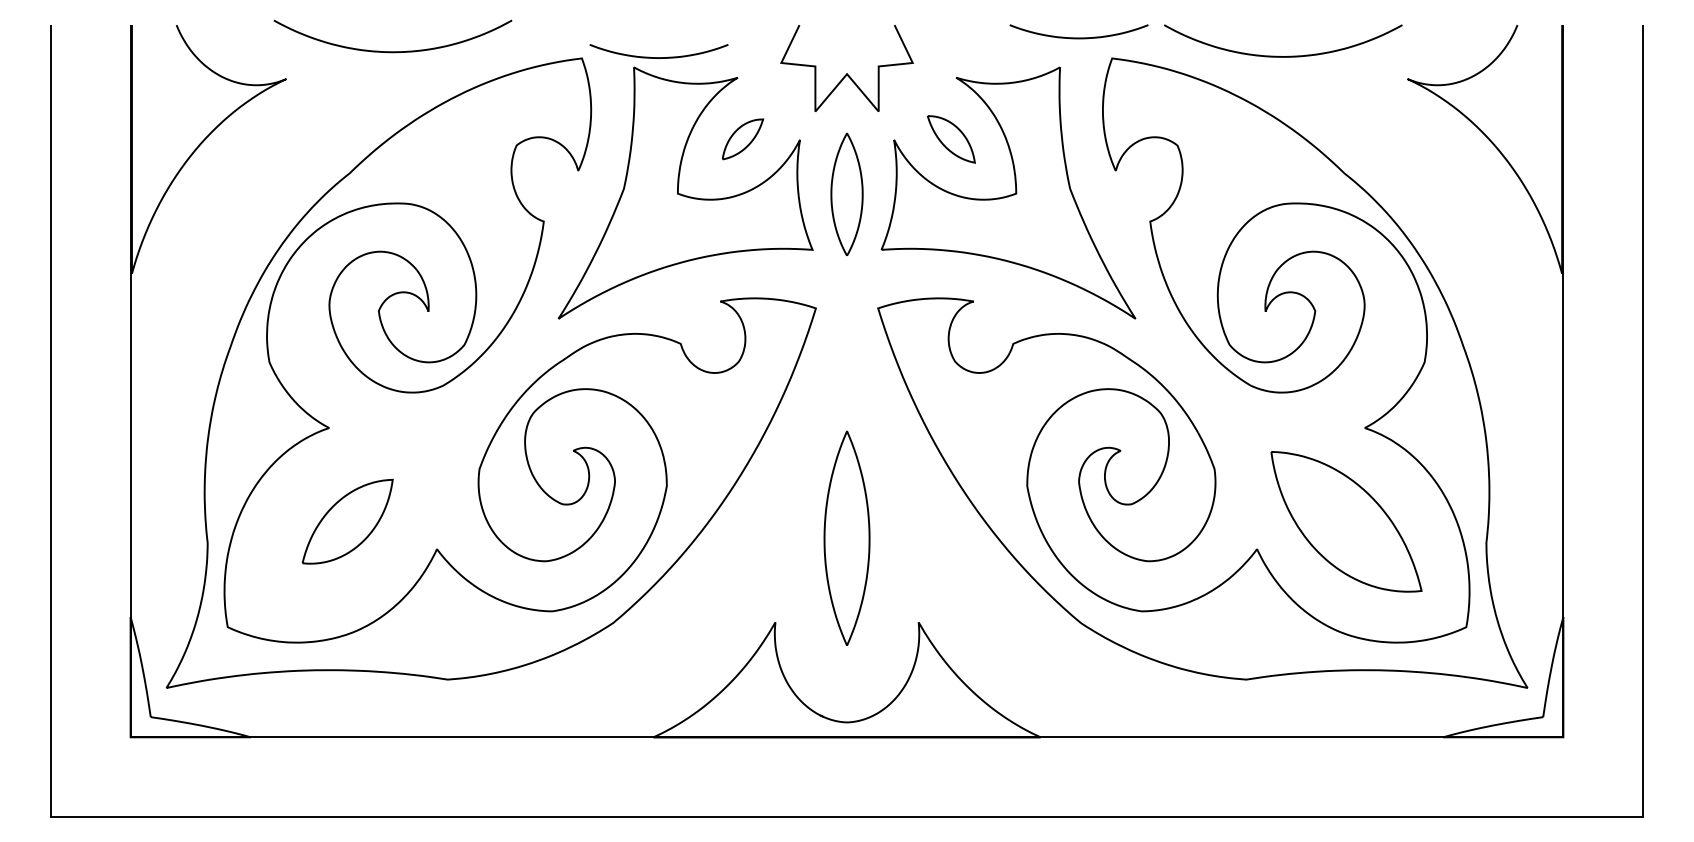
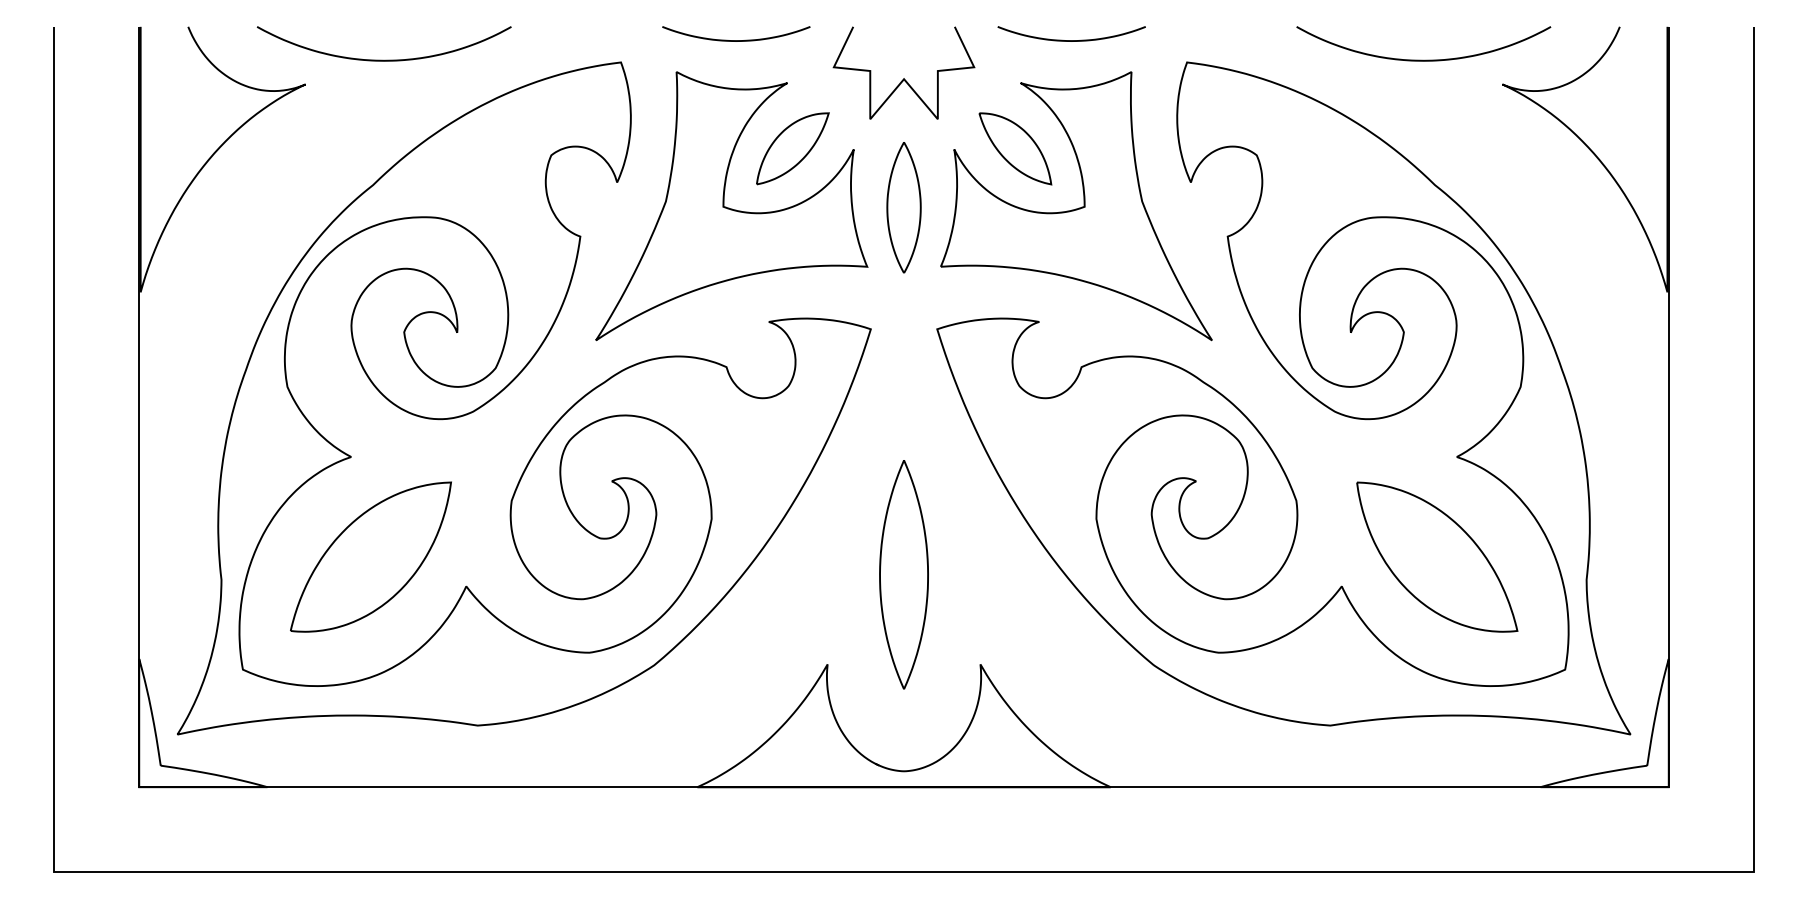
curve: (1078, 37) -> (1071, 40), moved
curve: (392, 51) -> (383, 59), moved
curve: (1283, 55) -> (1423, 59), moved
curve: (659, 57) -> (736, 40), moved
part: (742, 139) -> (792, 148), size x1.67
part: (951, 139) -> (1015, 148), size x1.43
part: (347, 521) -> (370, 556), size x1.67

